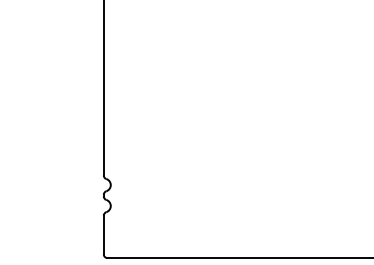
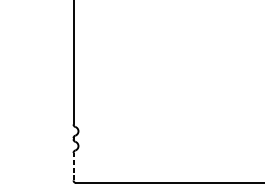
line: (103, 234) -> (73, 166), solid -> dashed

